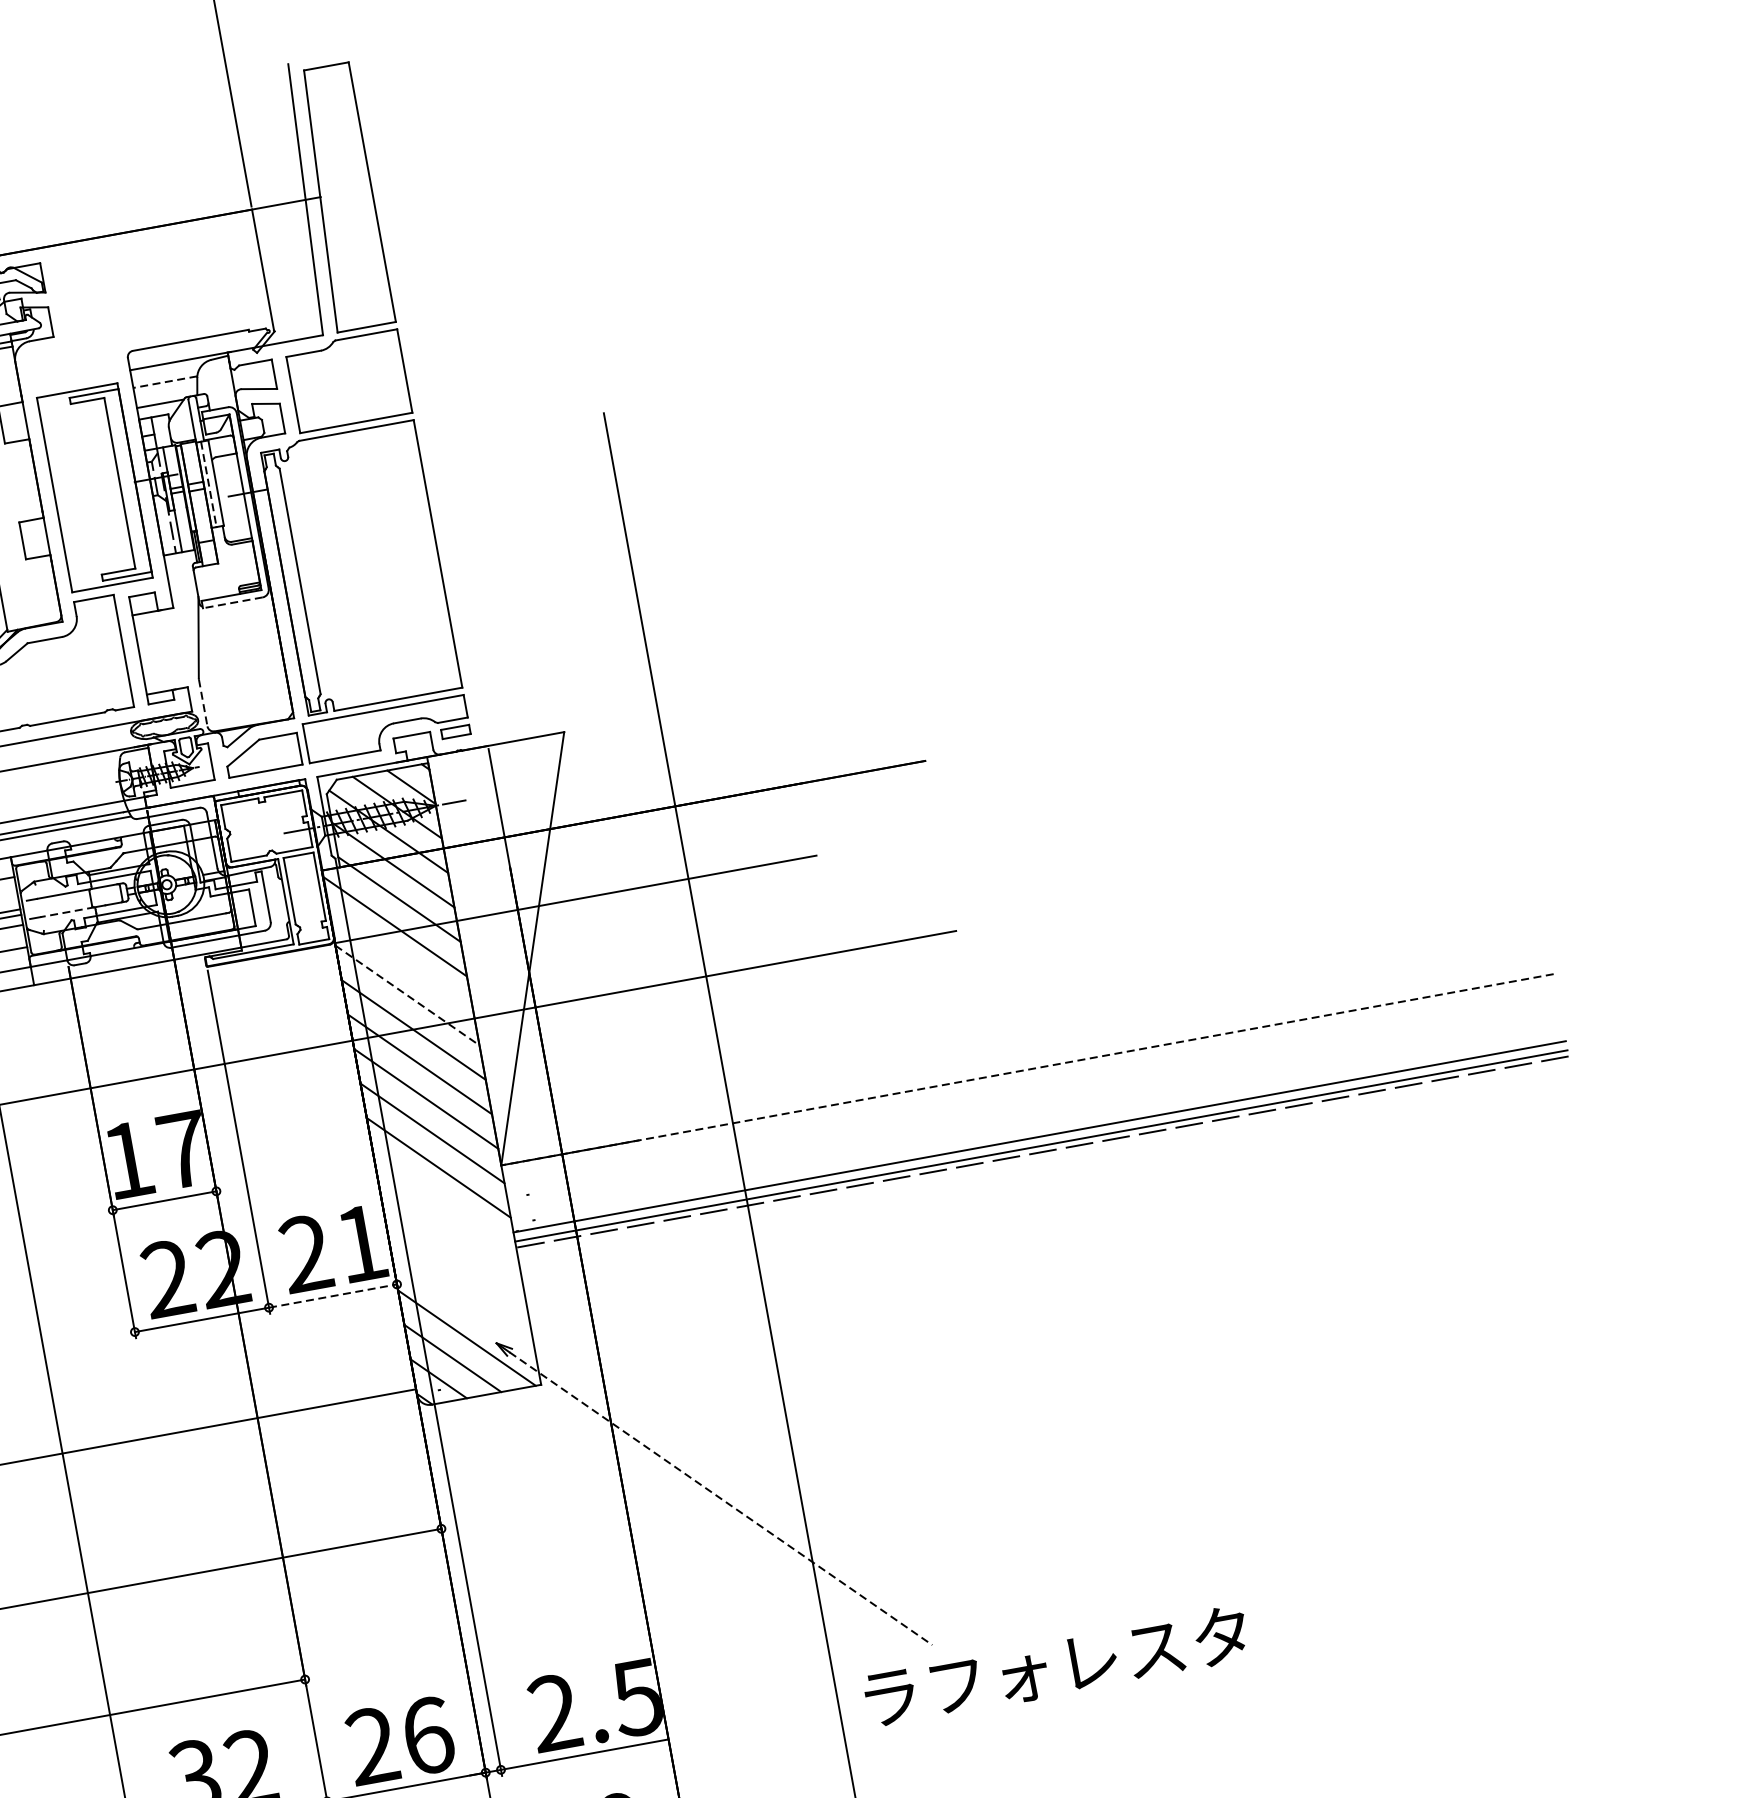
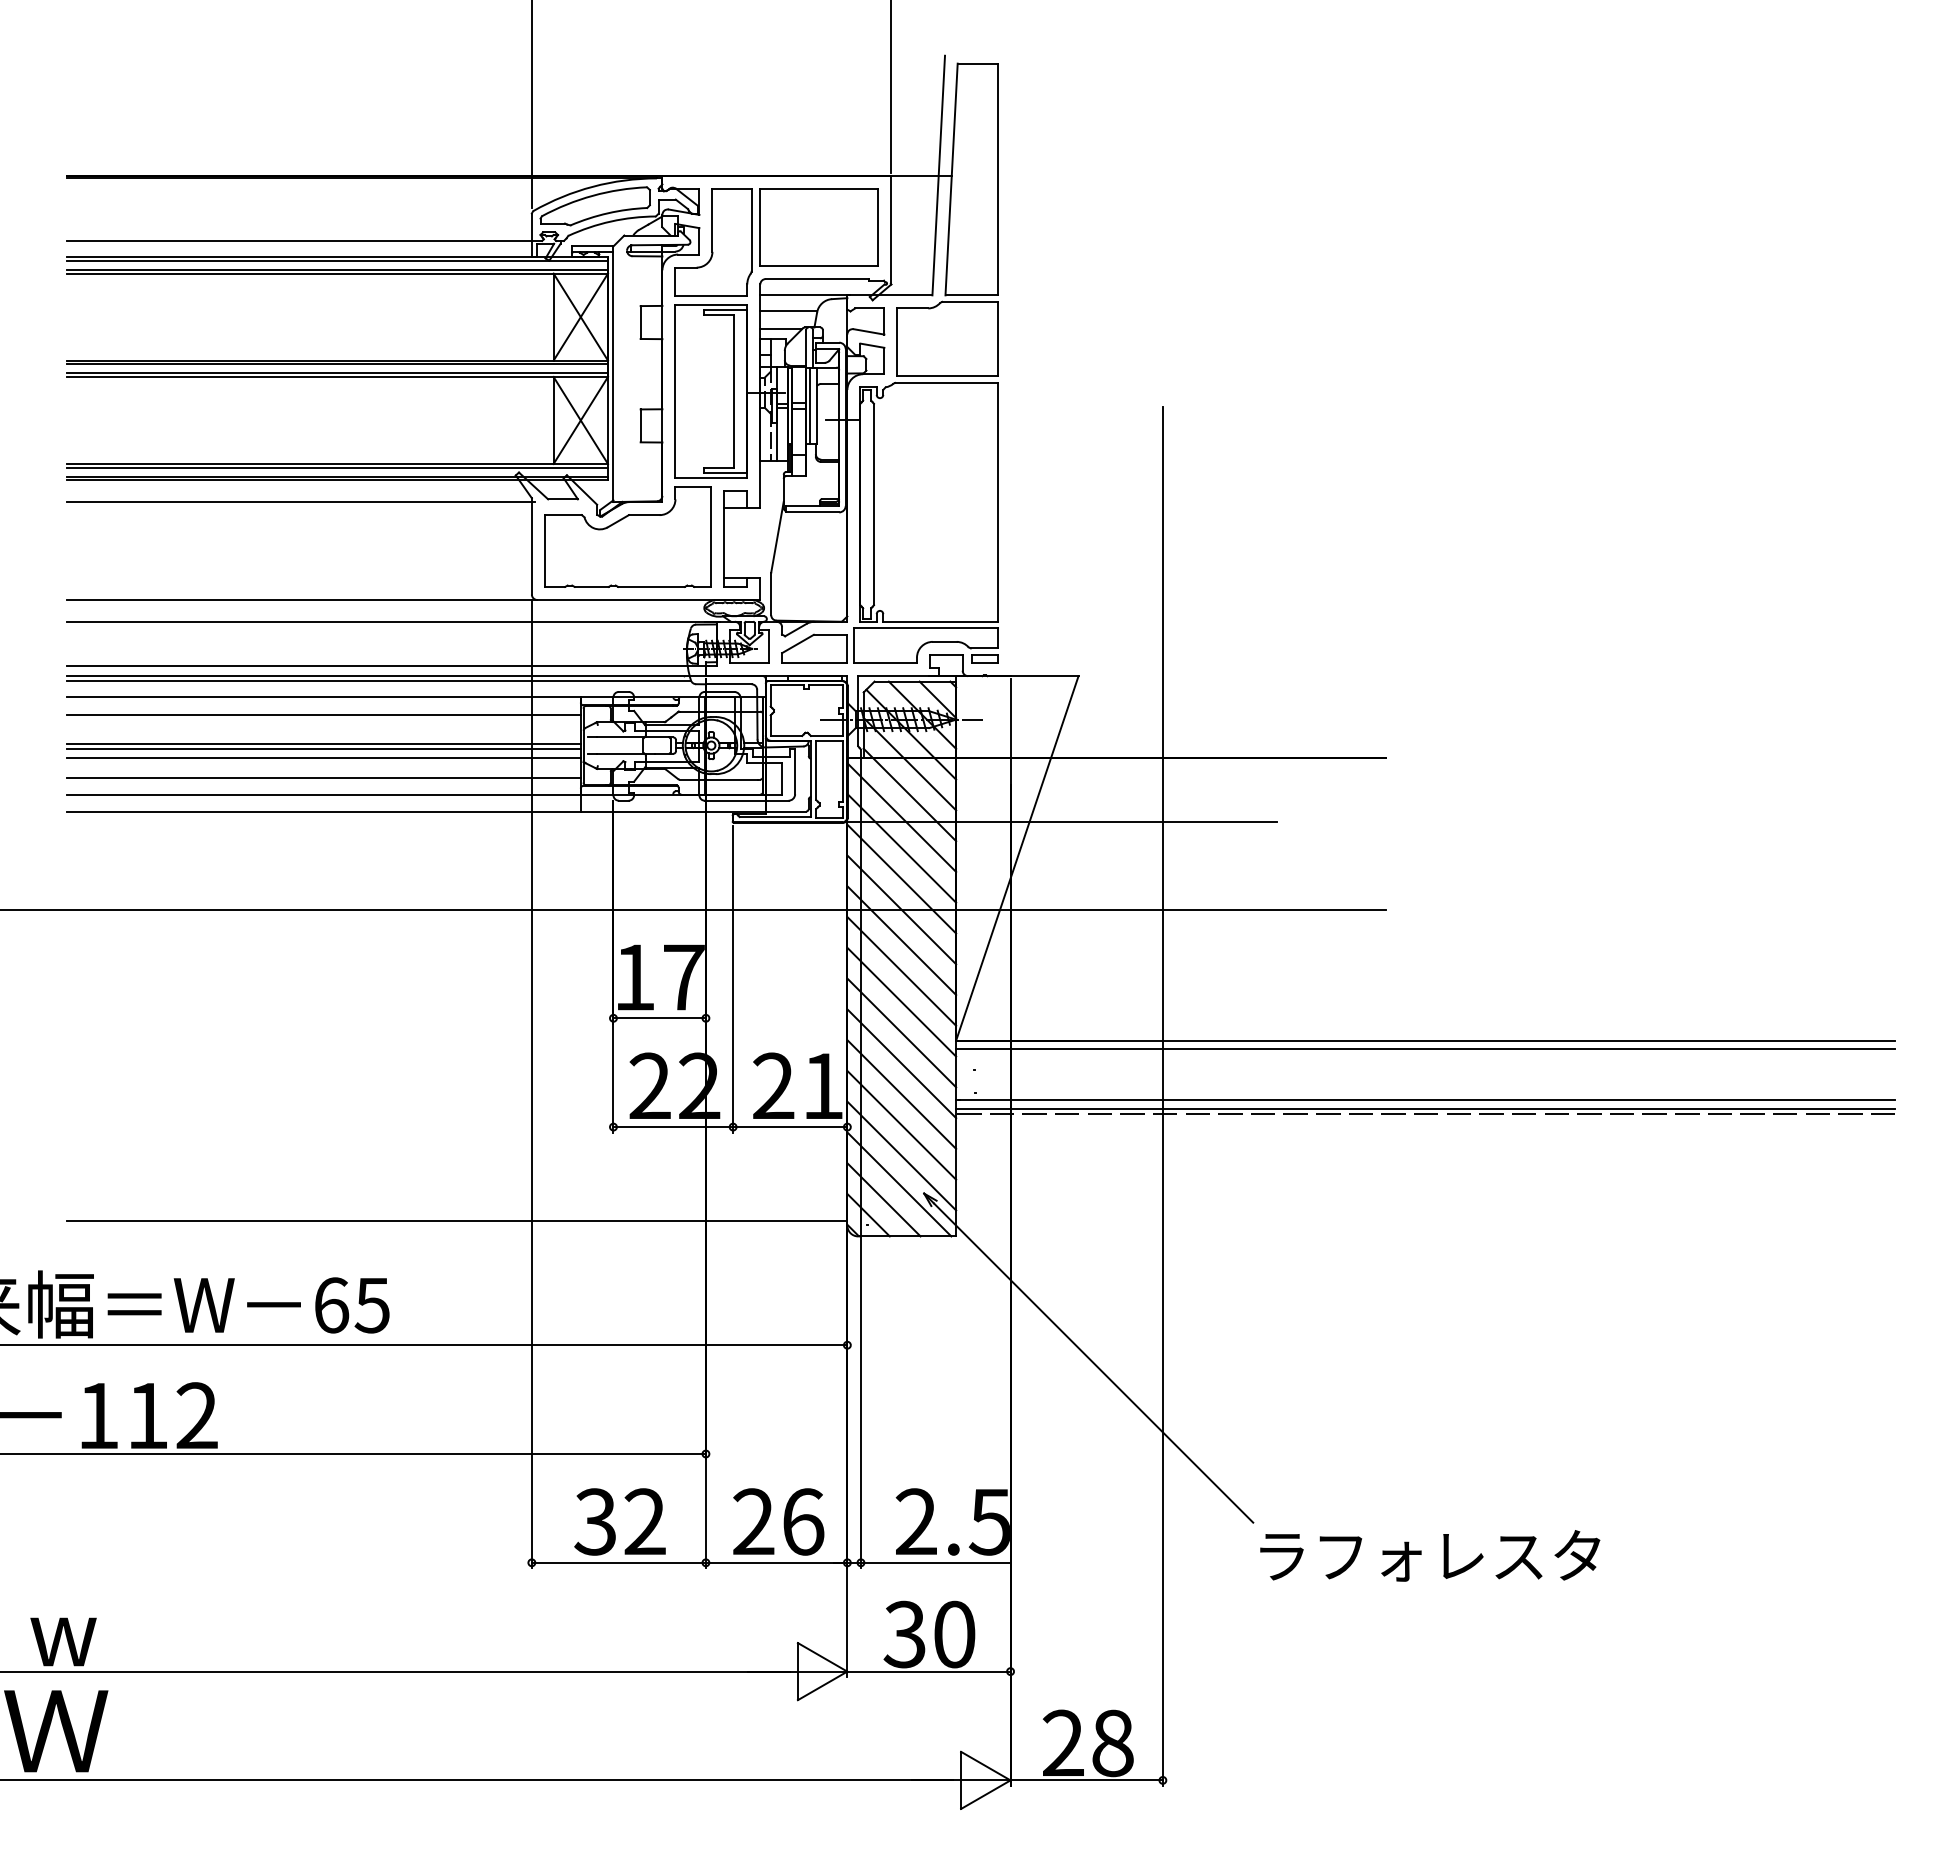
part: (137, 307) -> (776, 242), added
line: (165, 382) -> (788, 311), dashed -> solid
line: (208, 484) -> (810, 406), dashed -> solid
line: (232, 602) -> (812, 512), dashed -> solid
line: (203, 703) -> (771, 594), dashed -> solid
line: (66, 912) -> (620, 753), dashed -> solid
line: (400, 960) -> (901, 847), added
line: (407, 996) -> (901, 879), dashed -> solid
line: (1027, 1069) -> (1425, 1040), dashed -> solid
line: (1028, 1078) -> (1425, 1048), added
line: (444, 1202) -> (901, 1063), added
line: (451, 1236) -> (901, 1094), added
line: (457, 1270) -> (901, 1124), added
line: (333, 1296) -> (790, 1127), dashed -> solid
line: (463, 1305) -> (901, 1155), added
line: (720, 1499) -> (1093, 1363), dashed -> solid
text: (1056, 1666) -> (1430, 1555), moved

